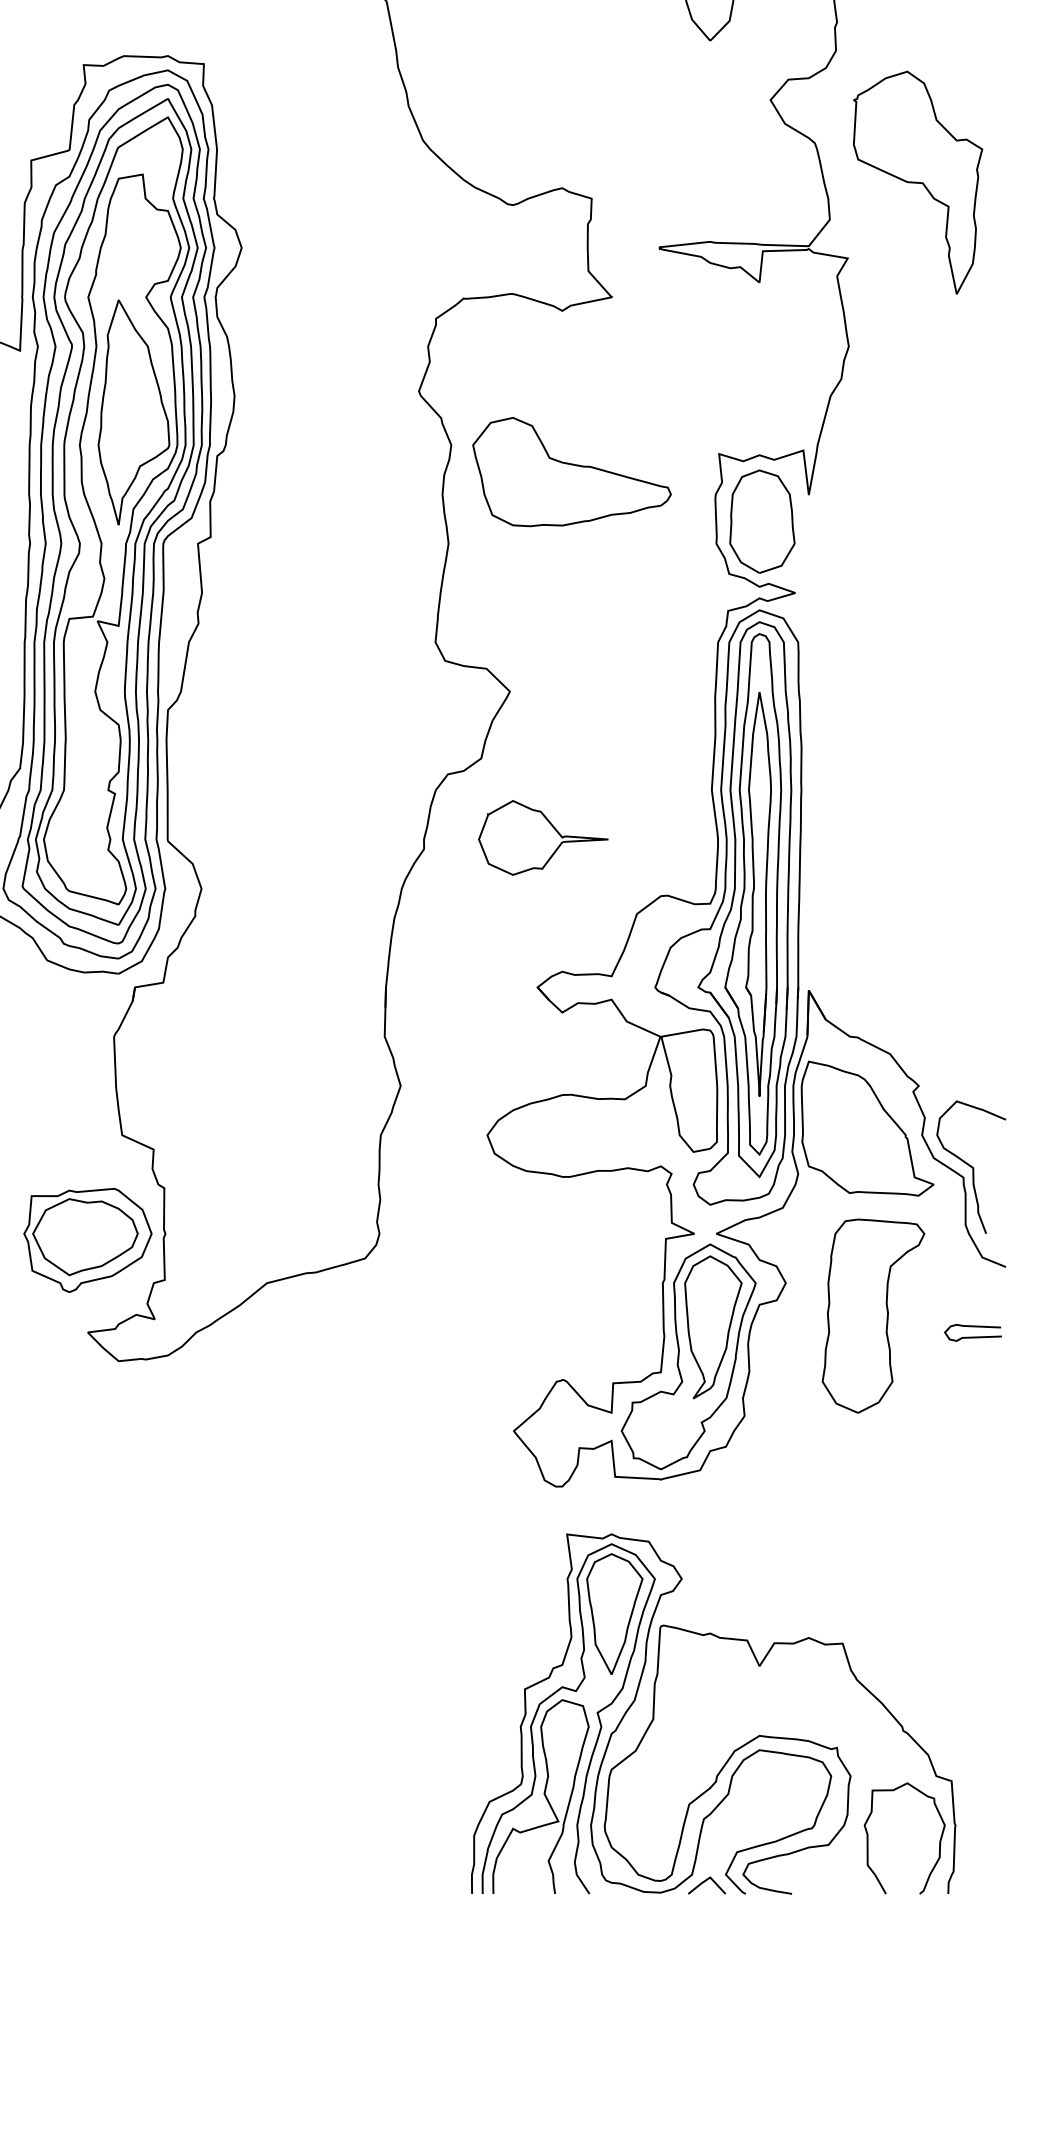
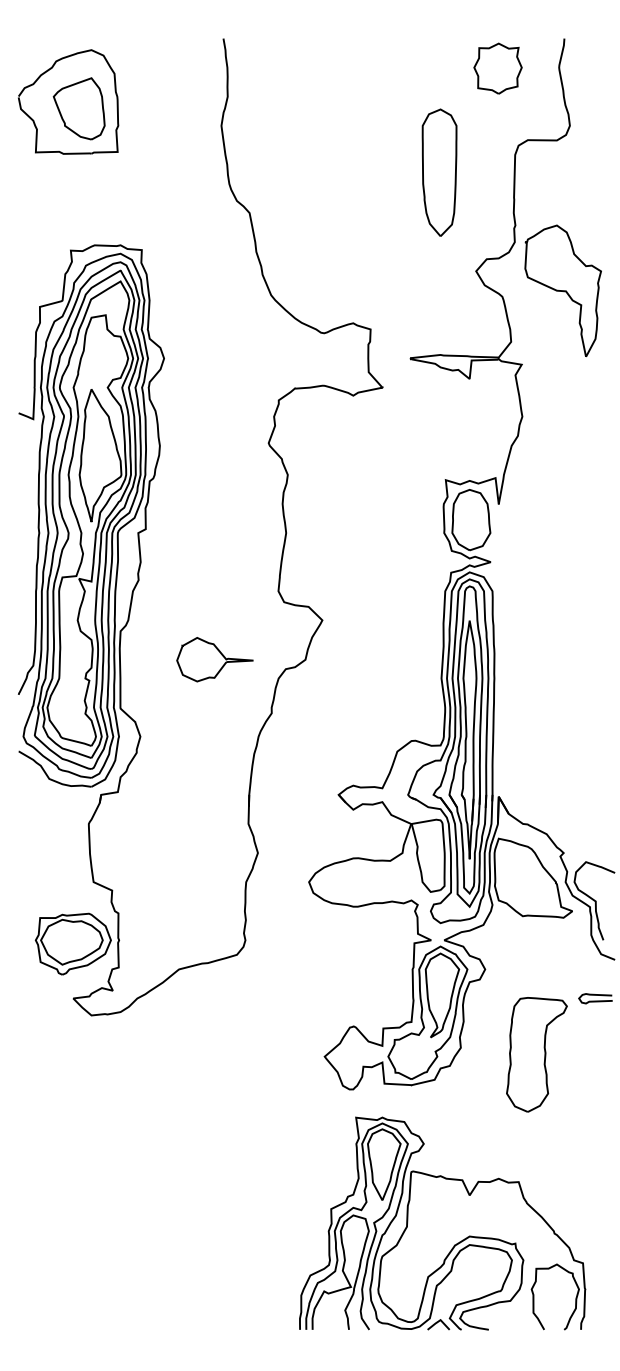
part: (916, 181) -> (562, 290), moved
part: (571, 471) -> (358, 490), removed
part: (542, 837) -> (214, 659), moved
part: (872, 1315) -> (536, 1054), moved

